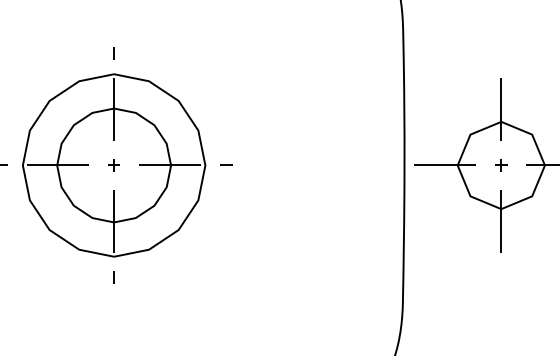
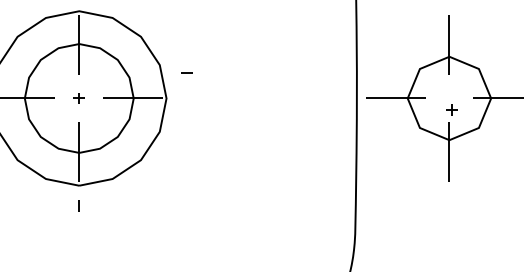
line: (226, 164) -> (186, 71), moved
part: (501, 165) -> (452, 109), moved

